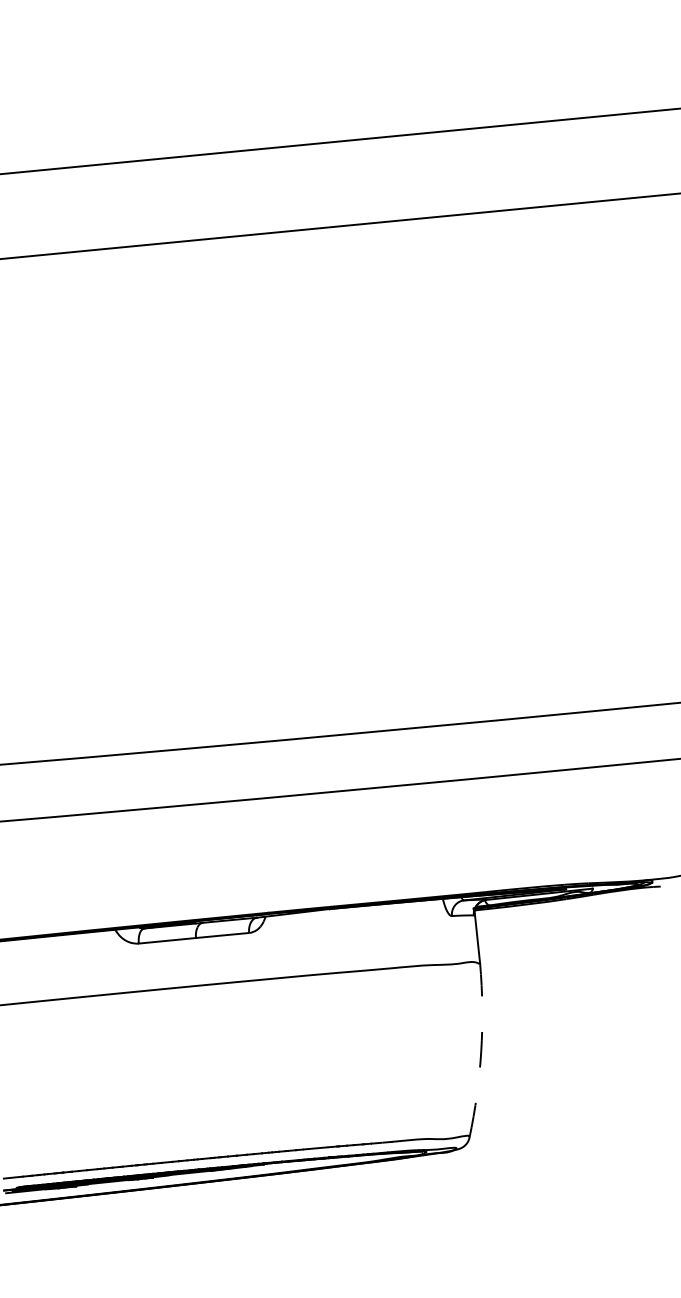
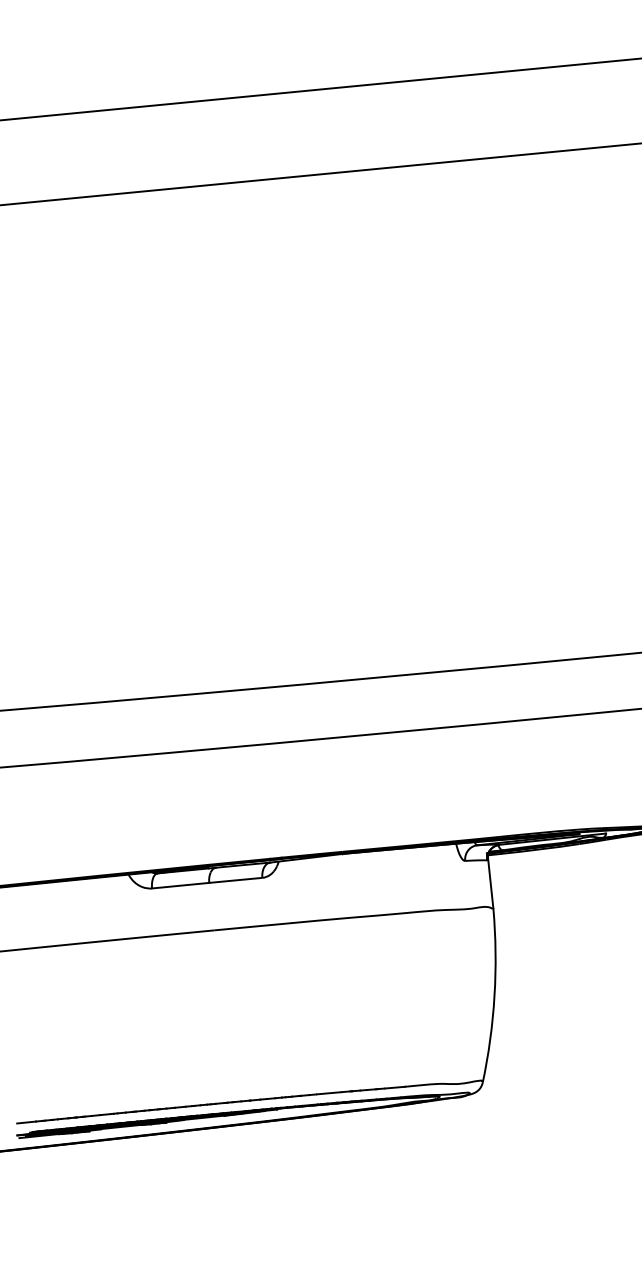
arc: (481, 1051) -> (494, 996), dashed -> solid

